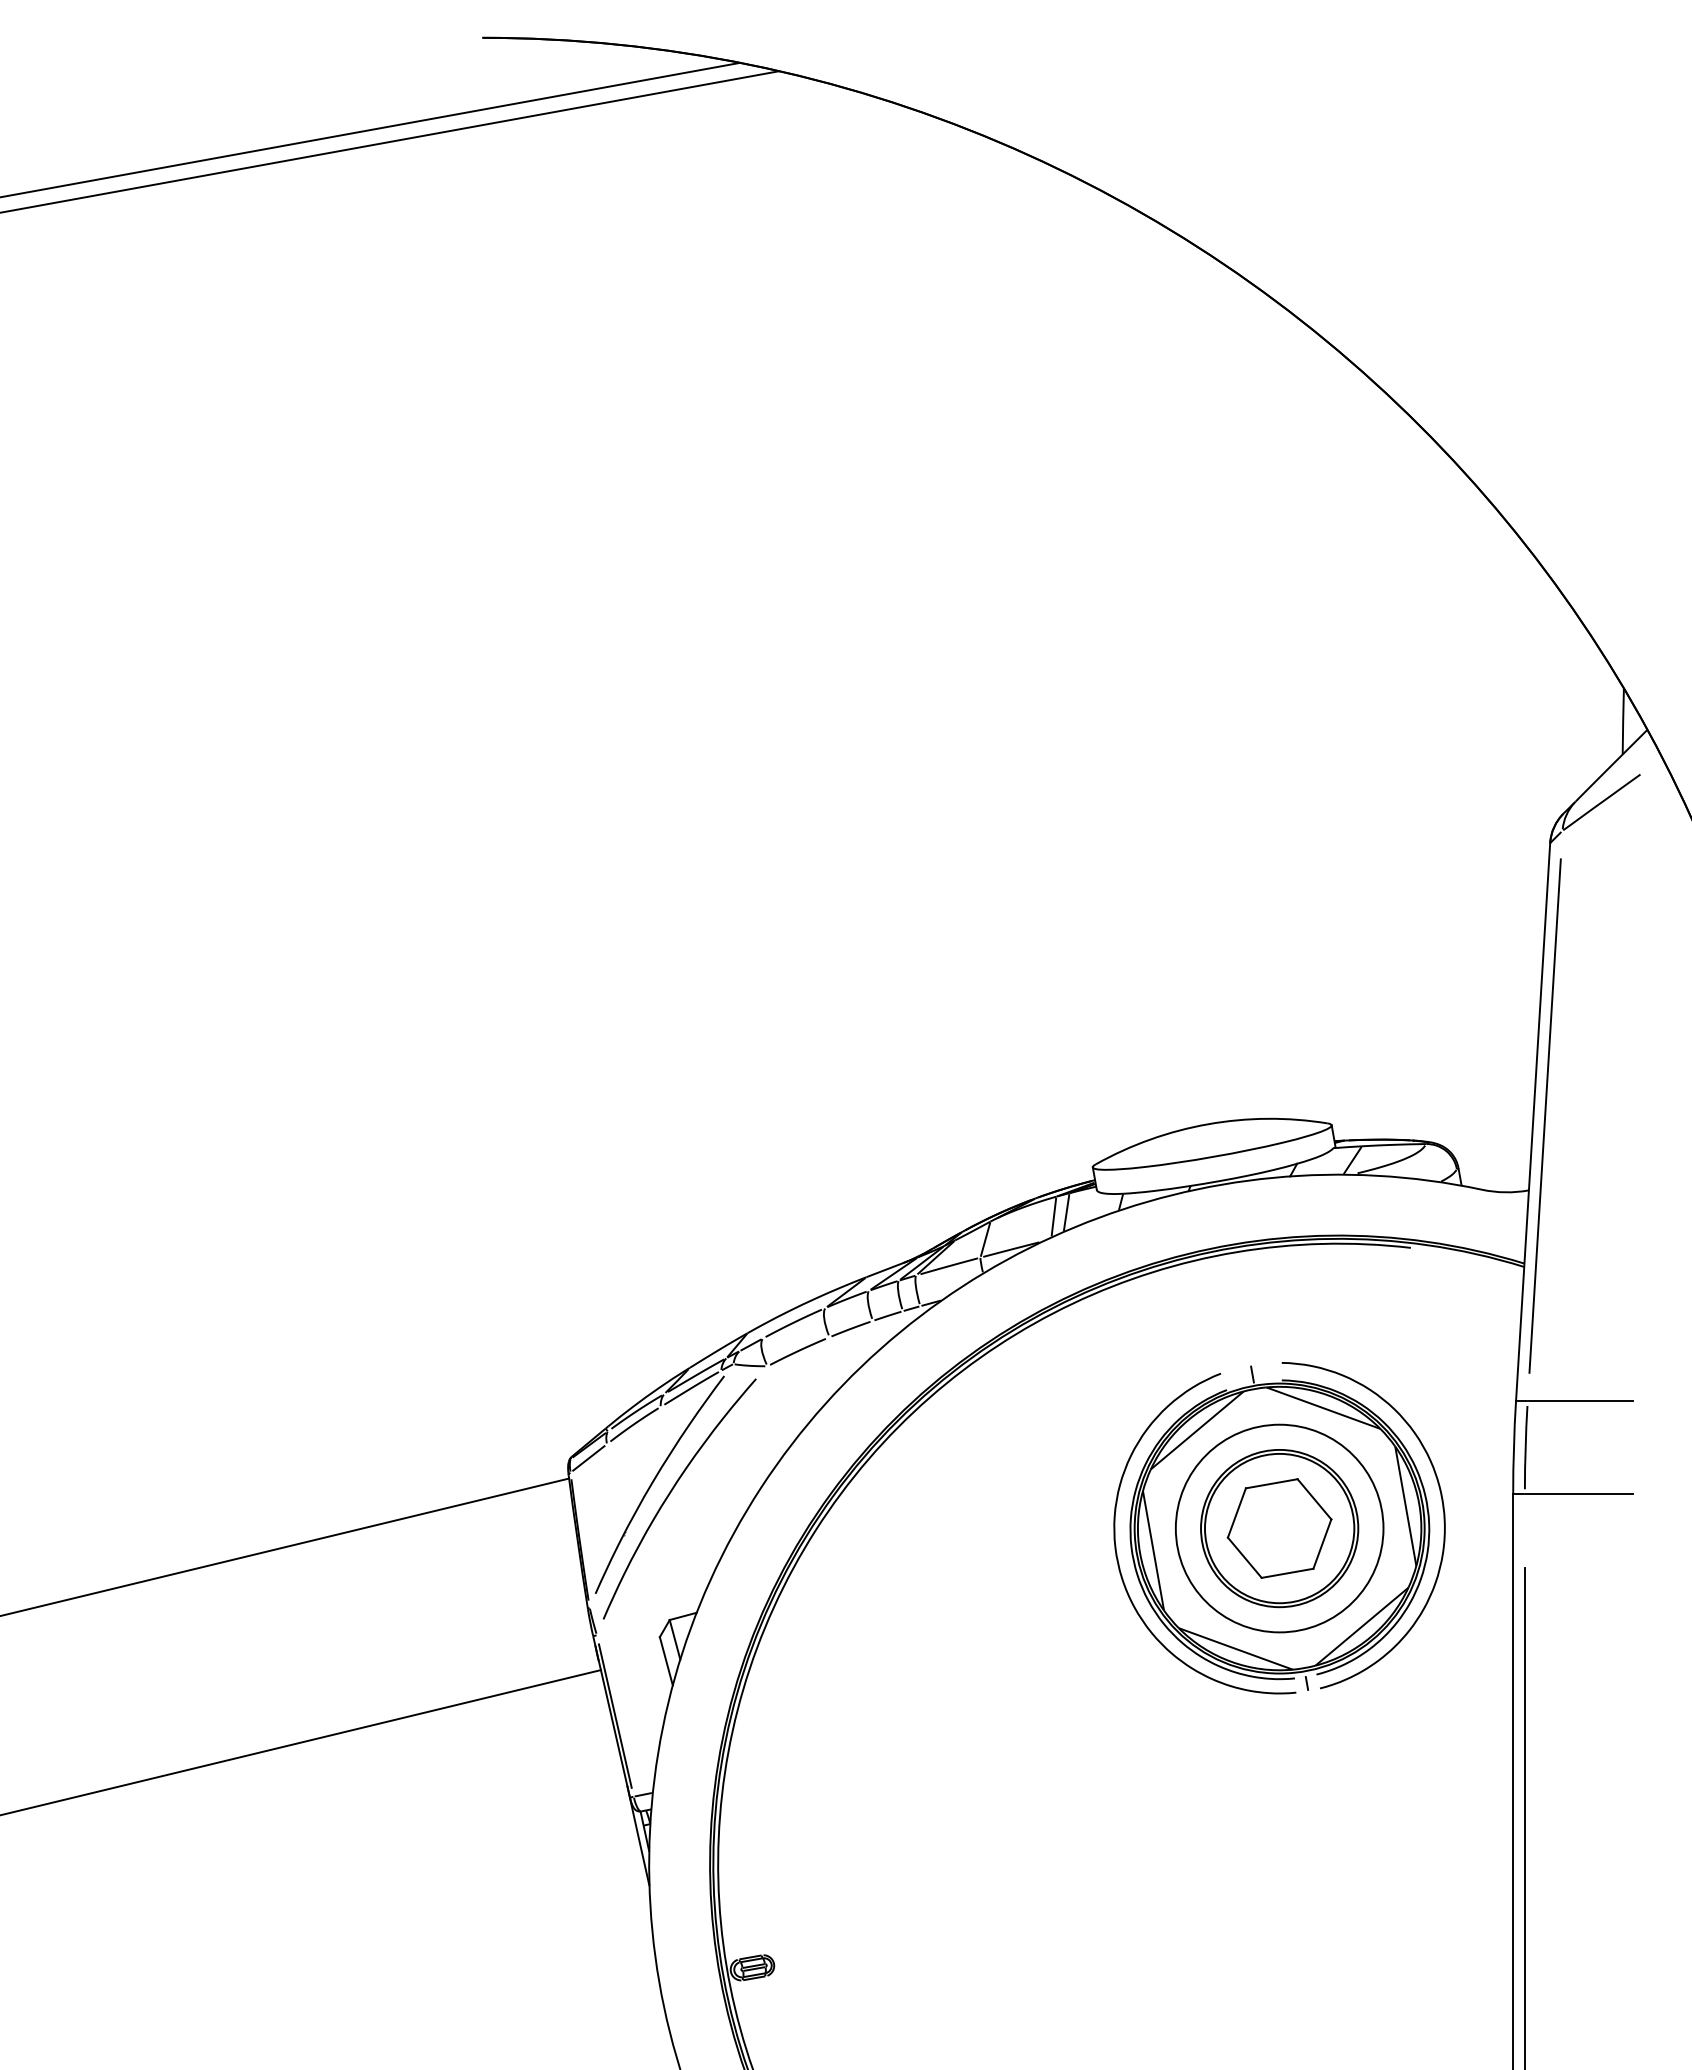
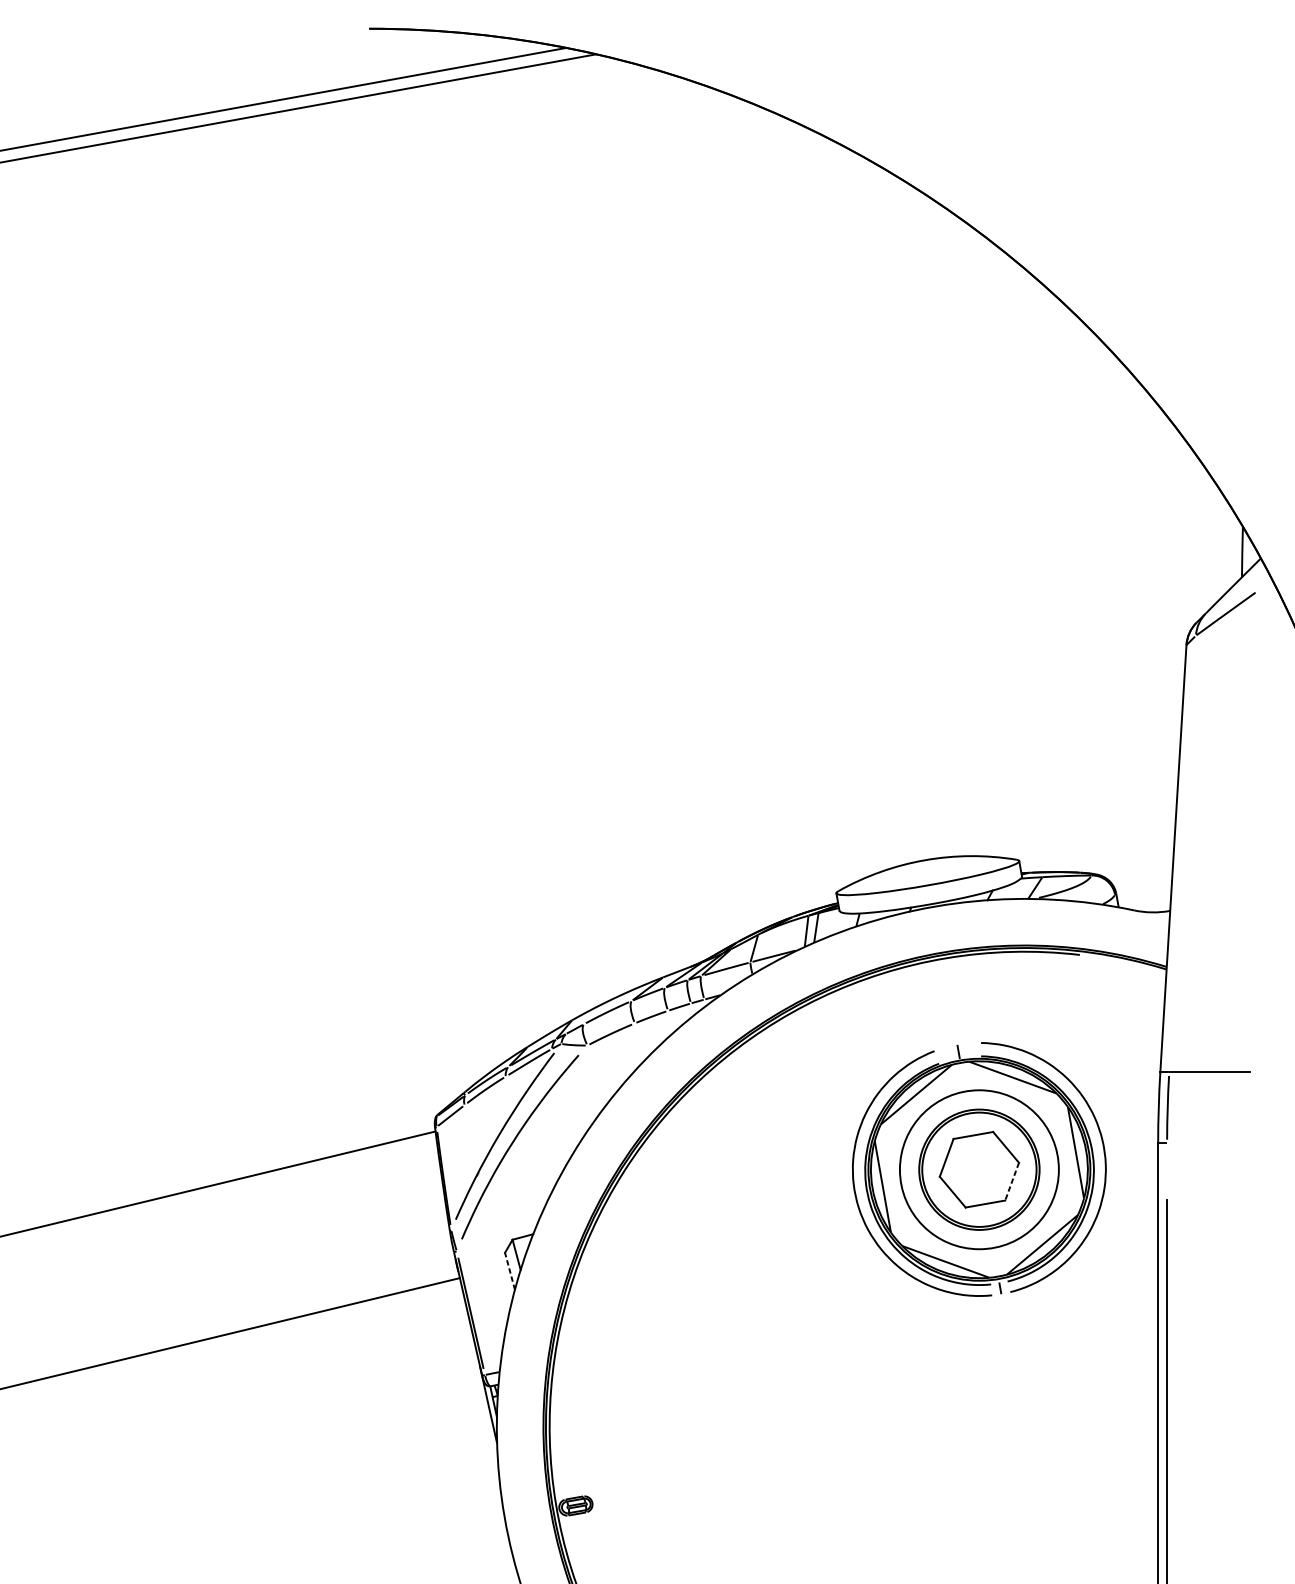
line: (1544, 1115) -> (1182, 853), removed
line: (1578, 1493) -> (1208, 1142), removed
line: (1322, 1544) -> (1012, 1181), solid -> dashed
line: (666, 1660) -> (510, 1270), solid -> dashed

